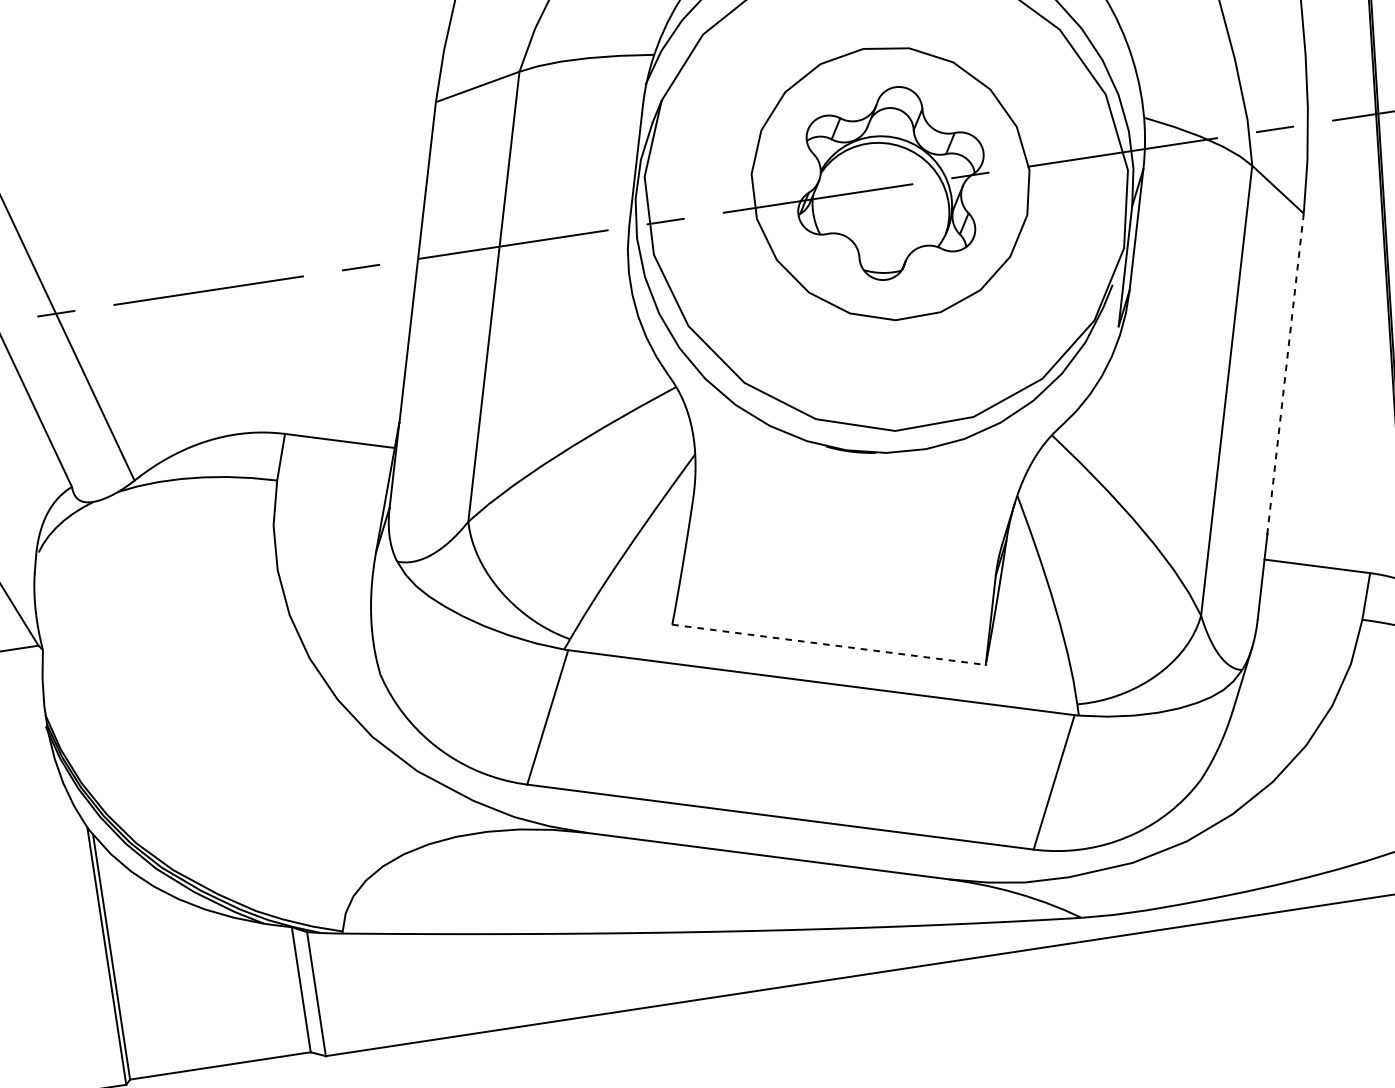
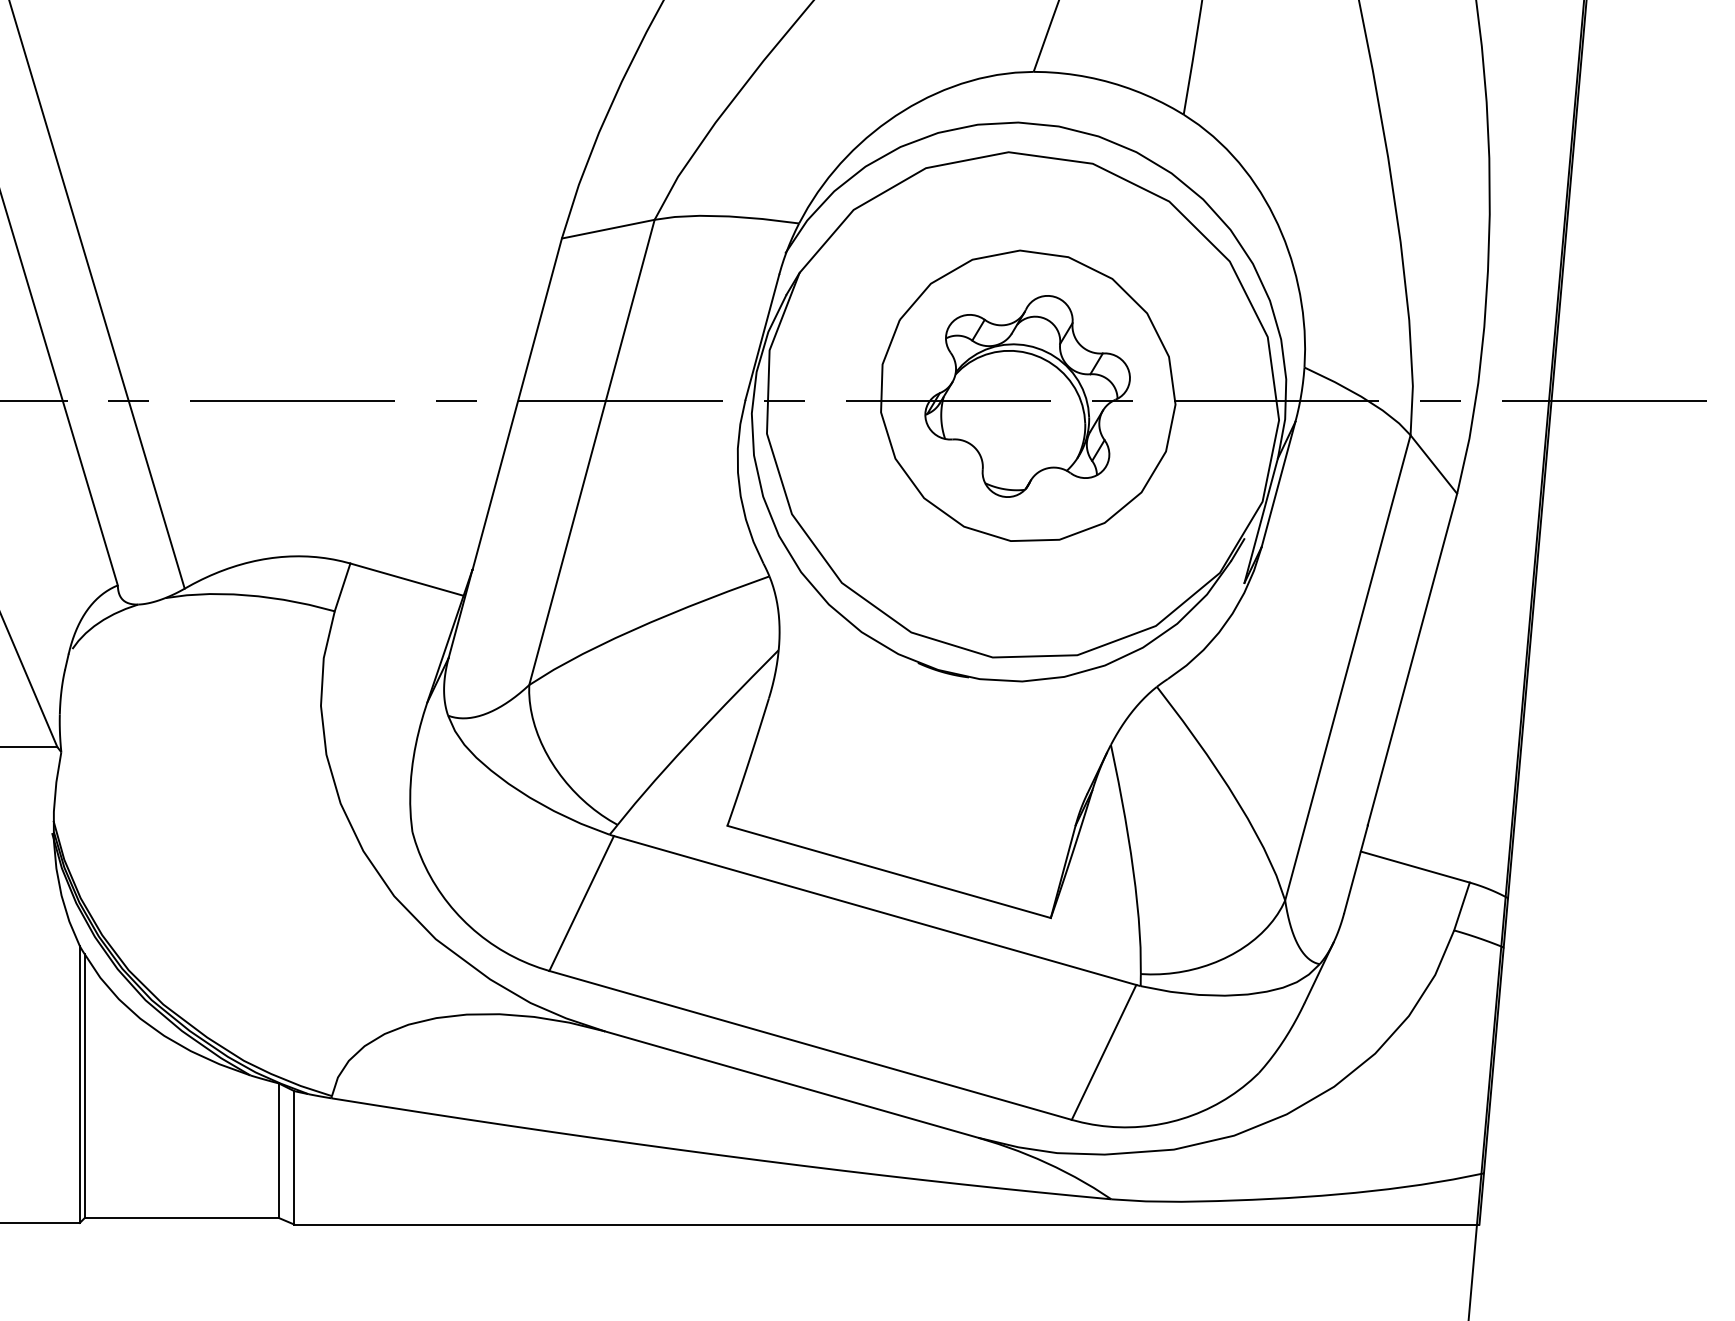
line: (1285, 373) -> (1412, 659), dashed -> solid
line: (829, 645) -> (889, 872), dashed -> solid

